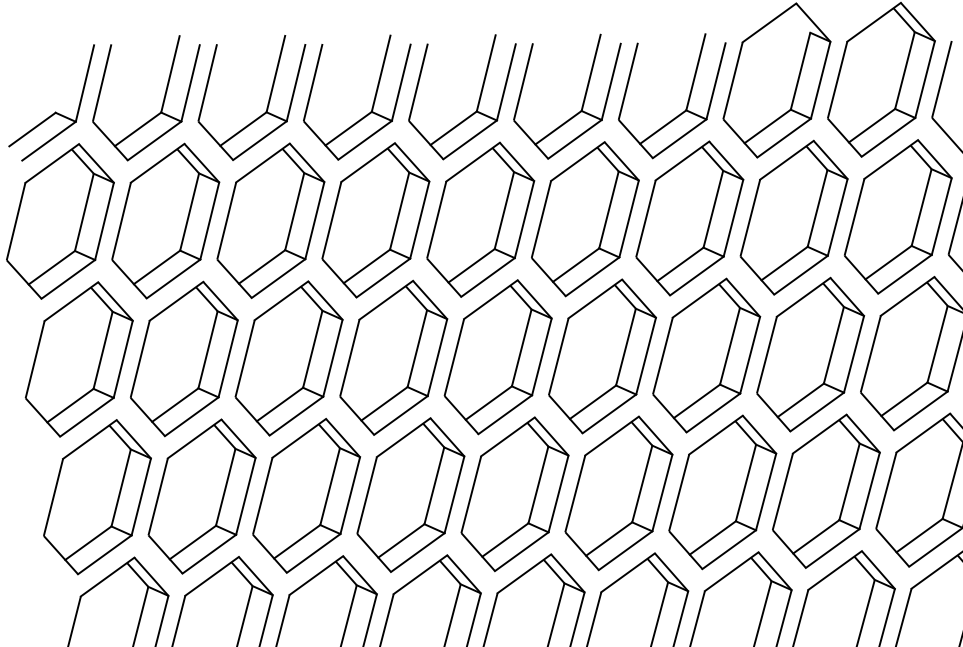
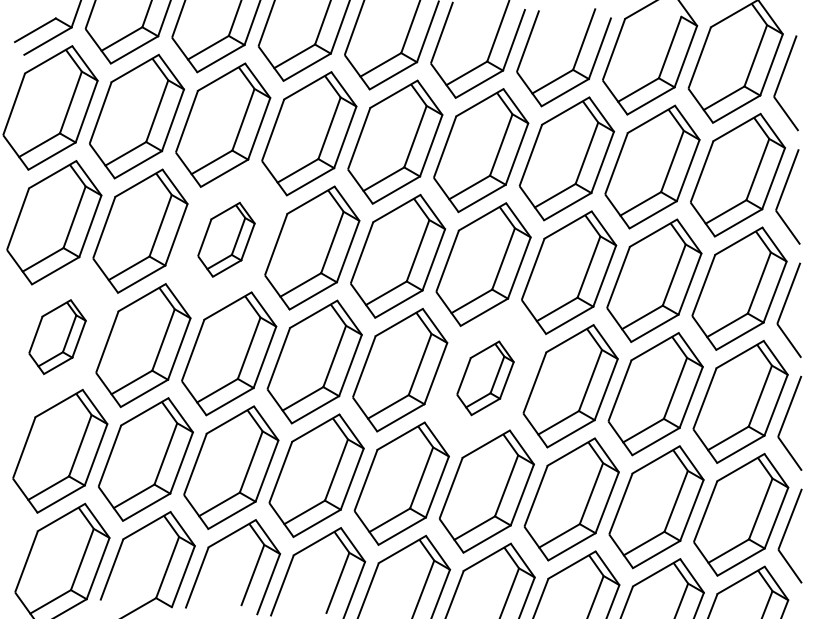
part: (289, 358) -> (226, 239), size x0.6
part: (619, 493) -> (485, 378), size x0.6
part: (97, 496) -> (57, 336), size x0.6

